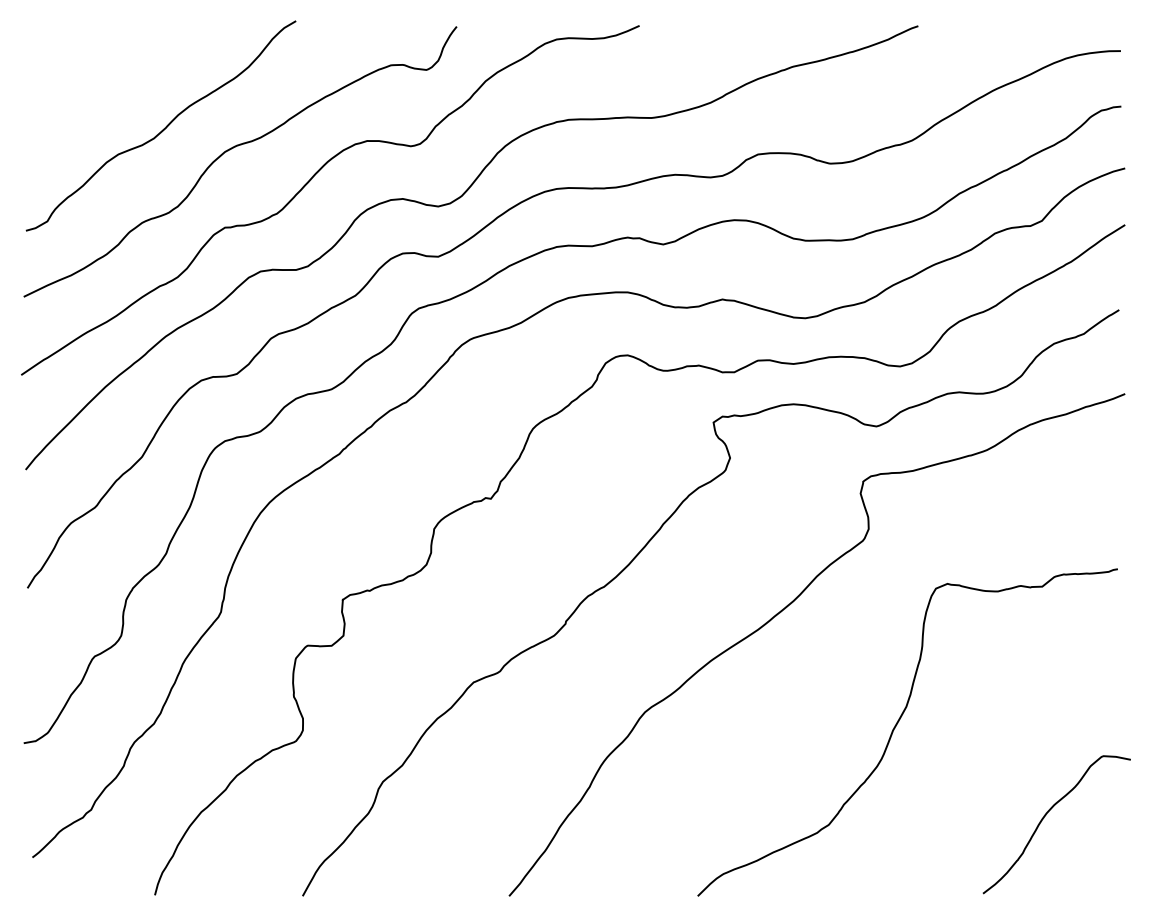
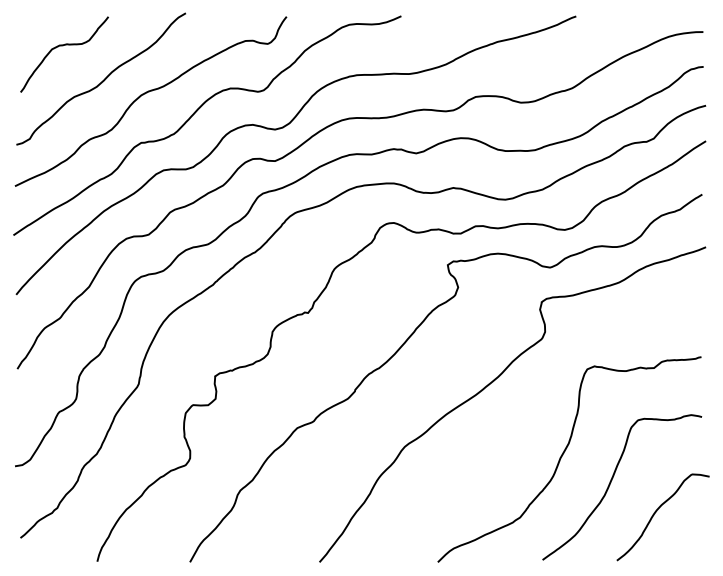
curve: (101, 74) -> (63, 46), added
curve: (974, 769) -> (611, 482), added

